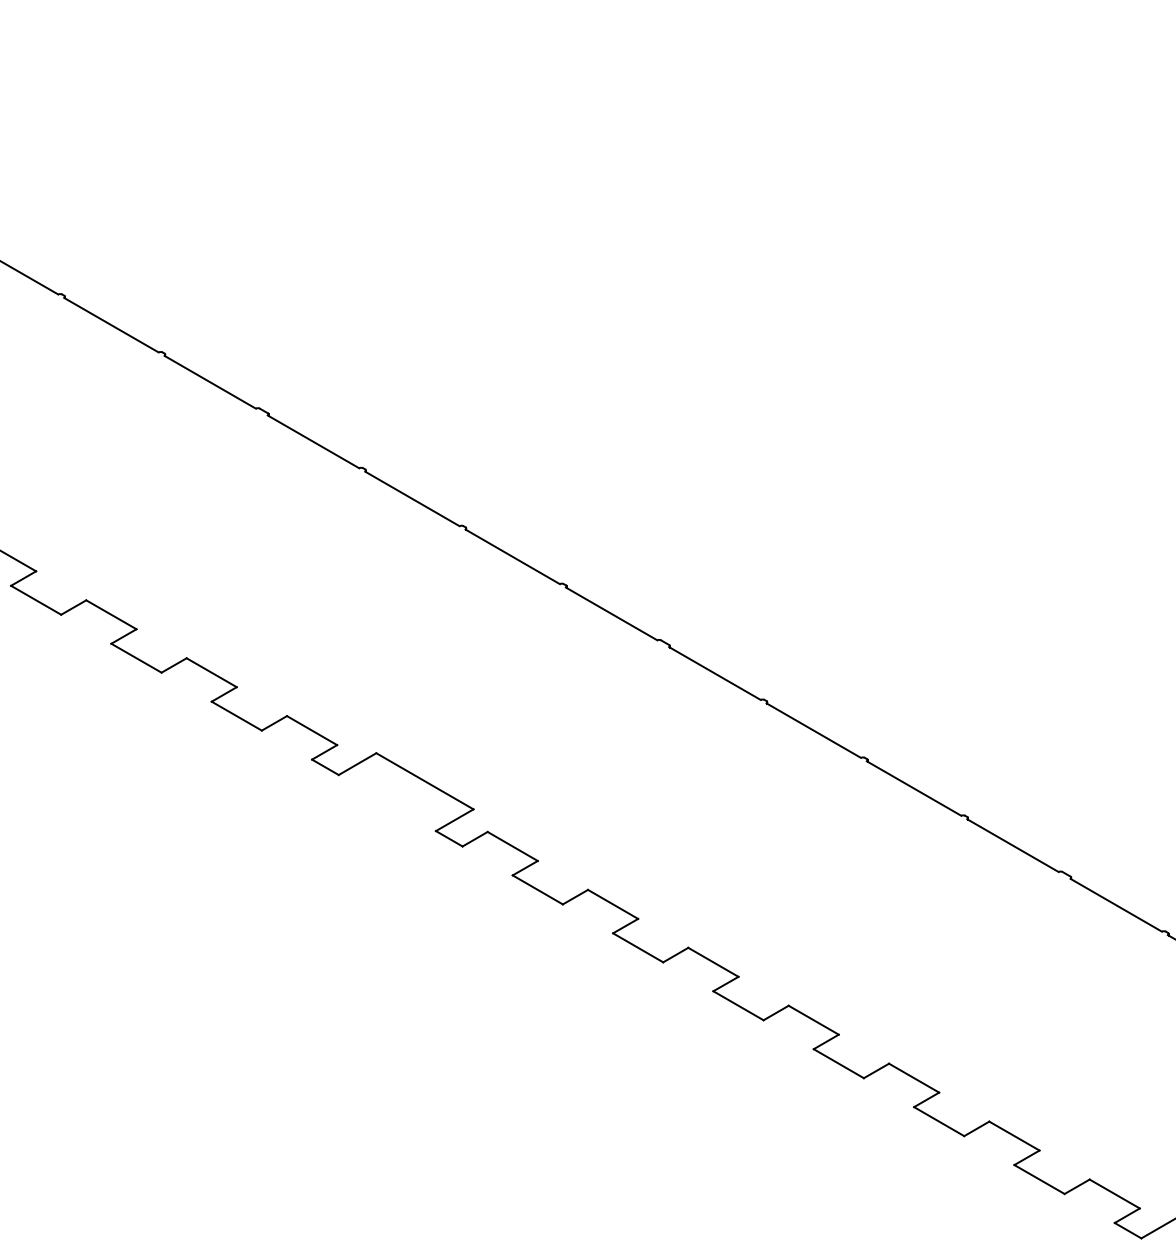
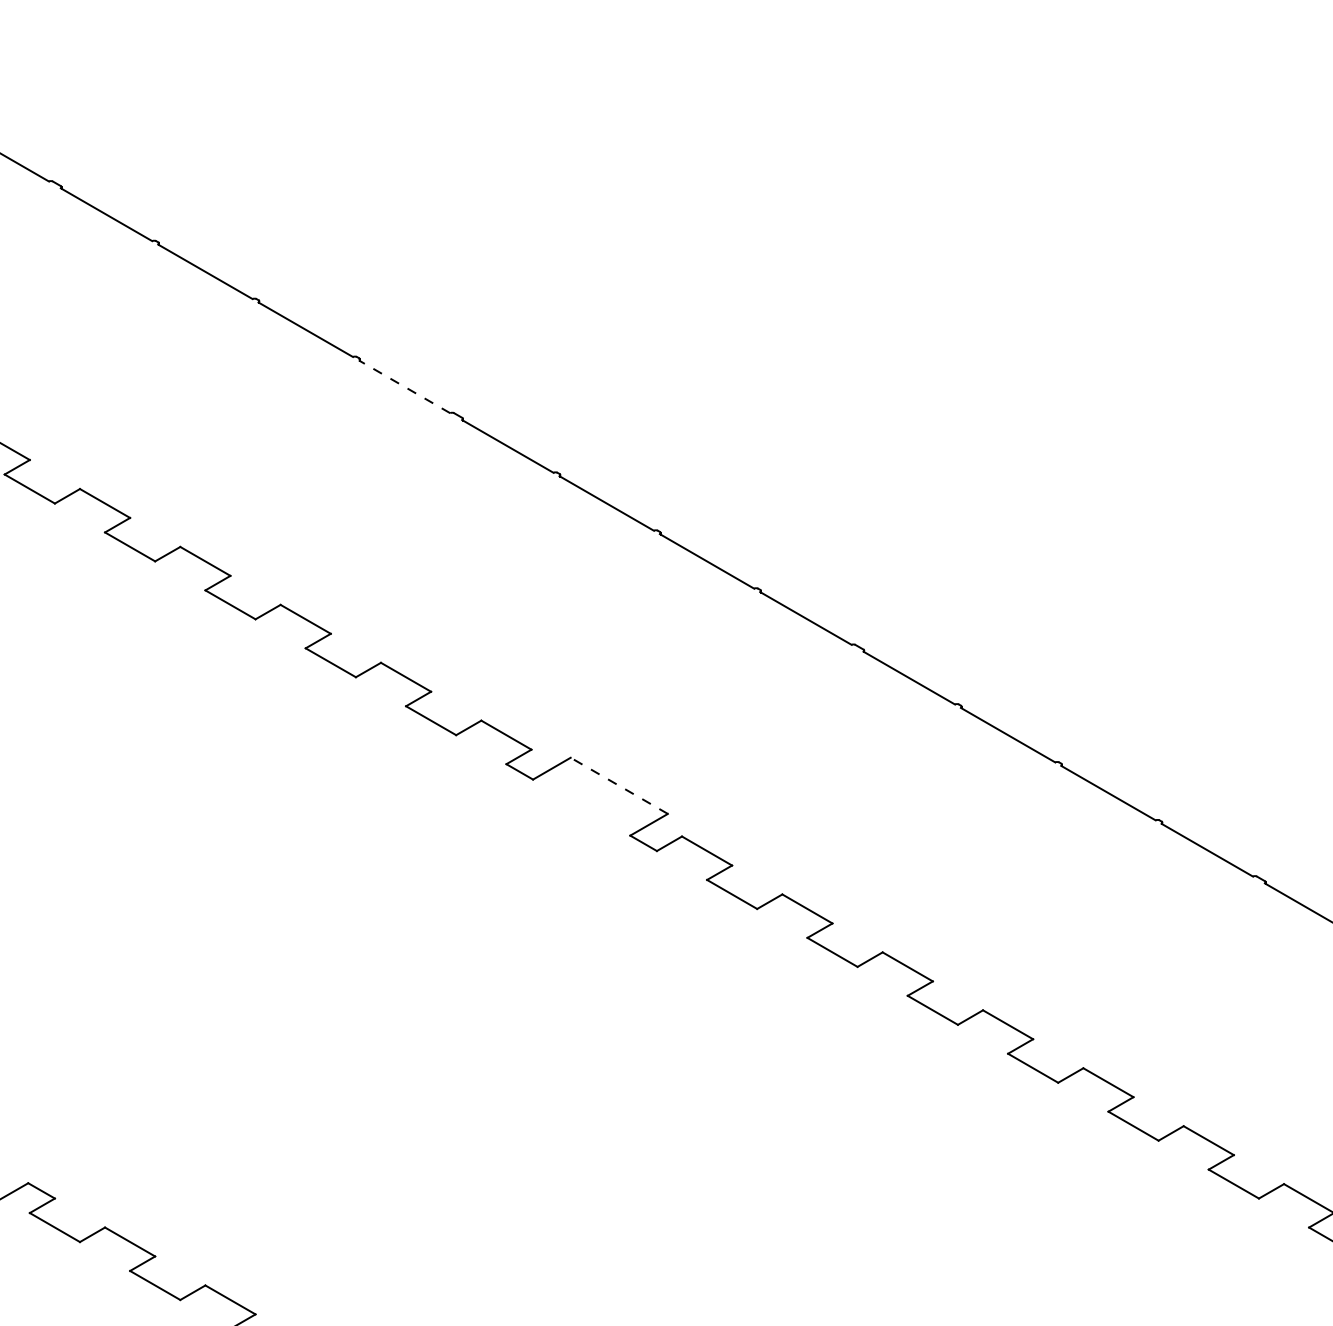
line: (210, 381) -> (404, 386), solid -> dashed
line: (424, 780) -> (618, 785), solid -> dashed

